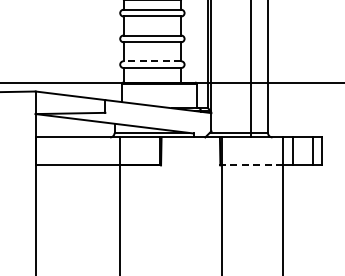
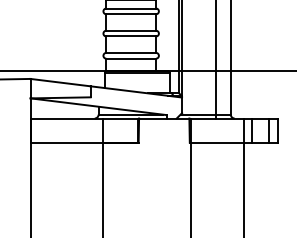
line: (152, 61) -> (131, 53), dashed -> solid
line: (252, 165) -> (217, 142), dashed -> solid

